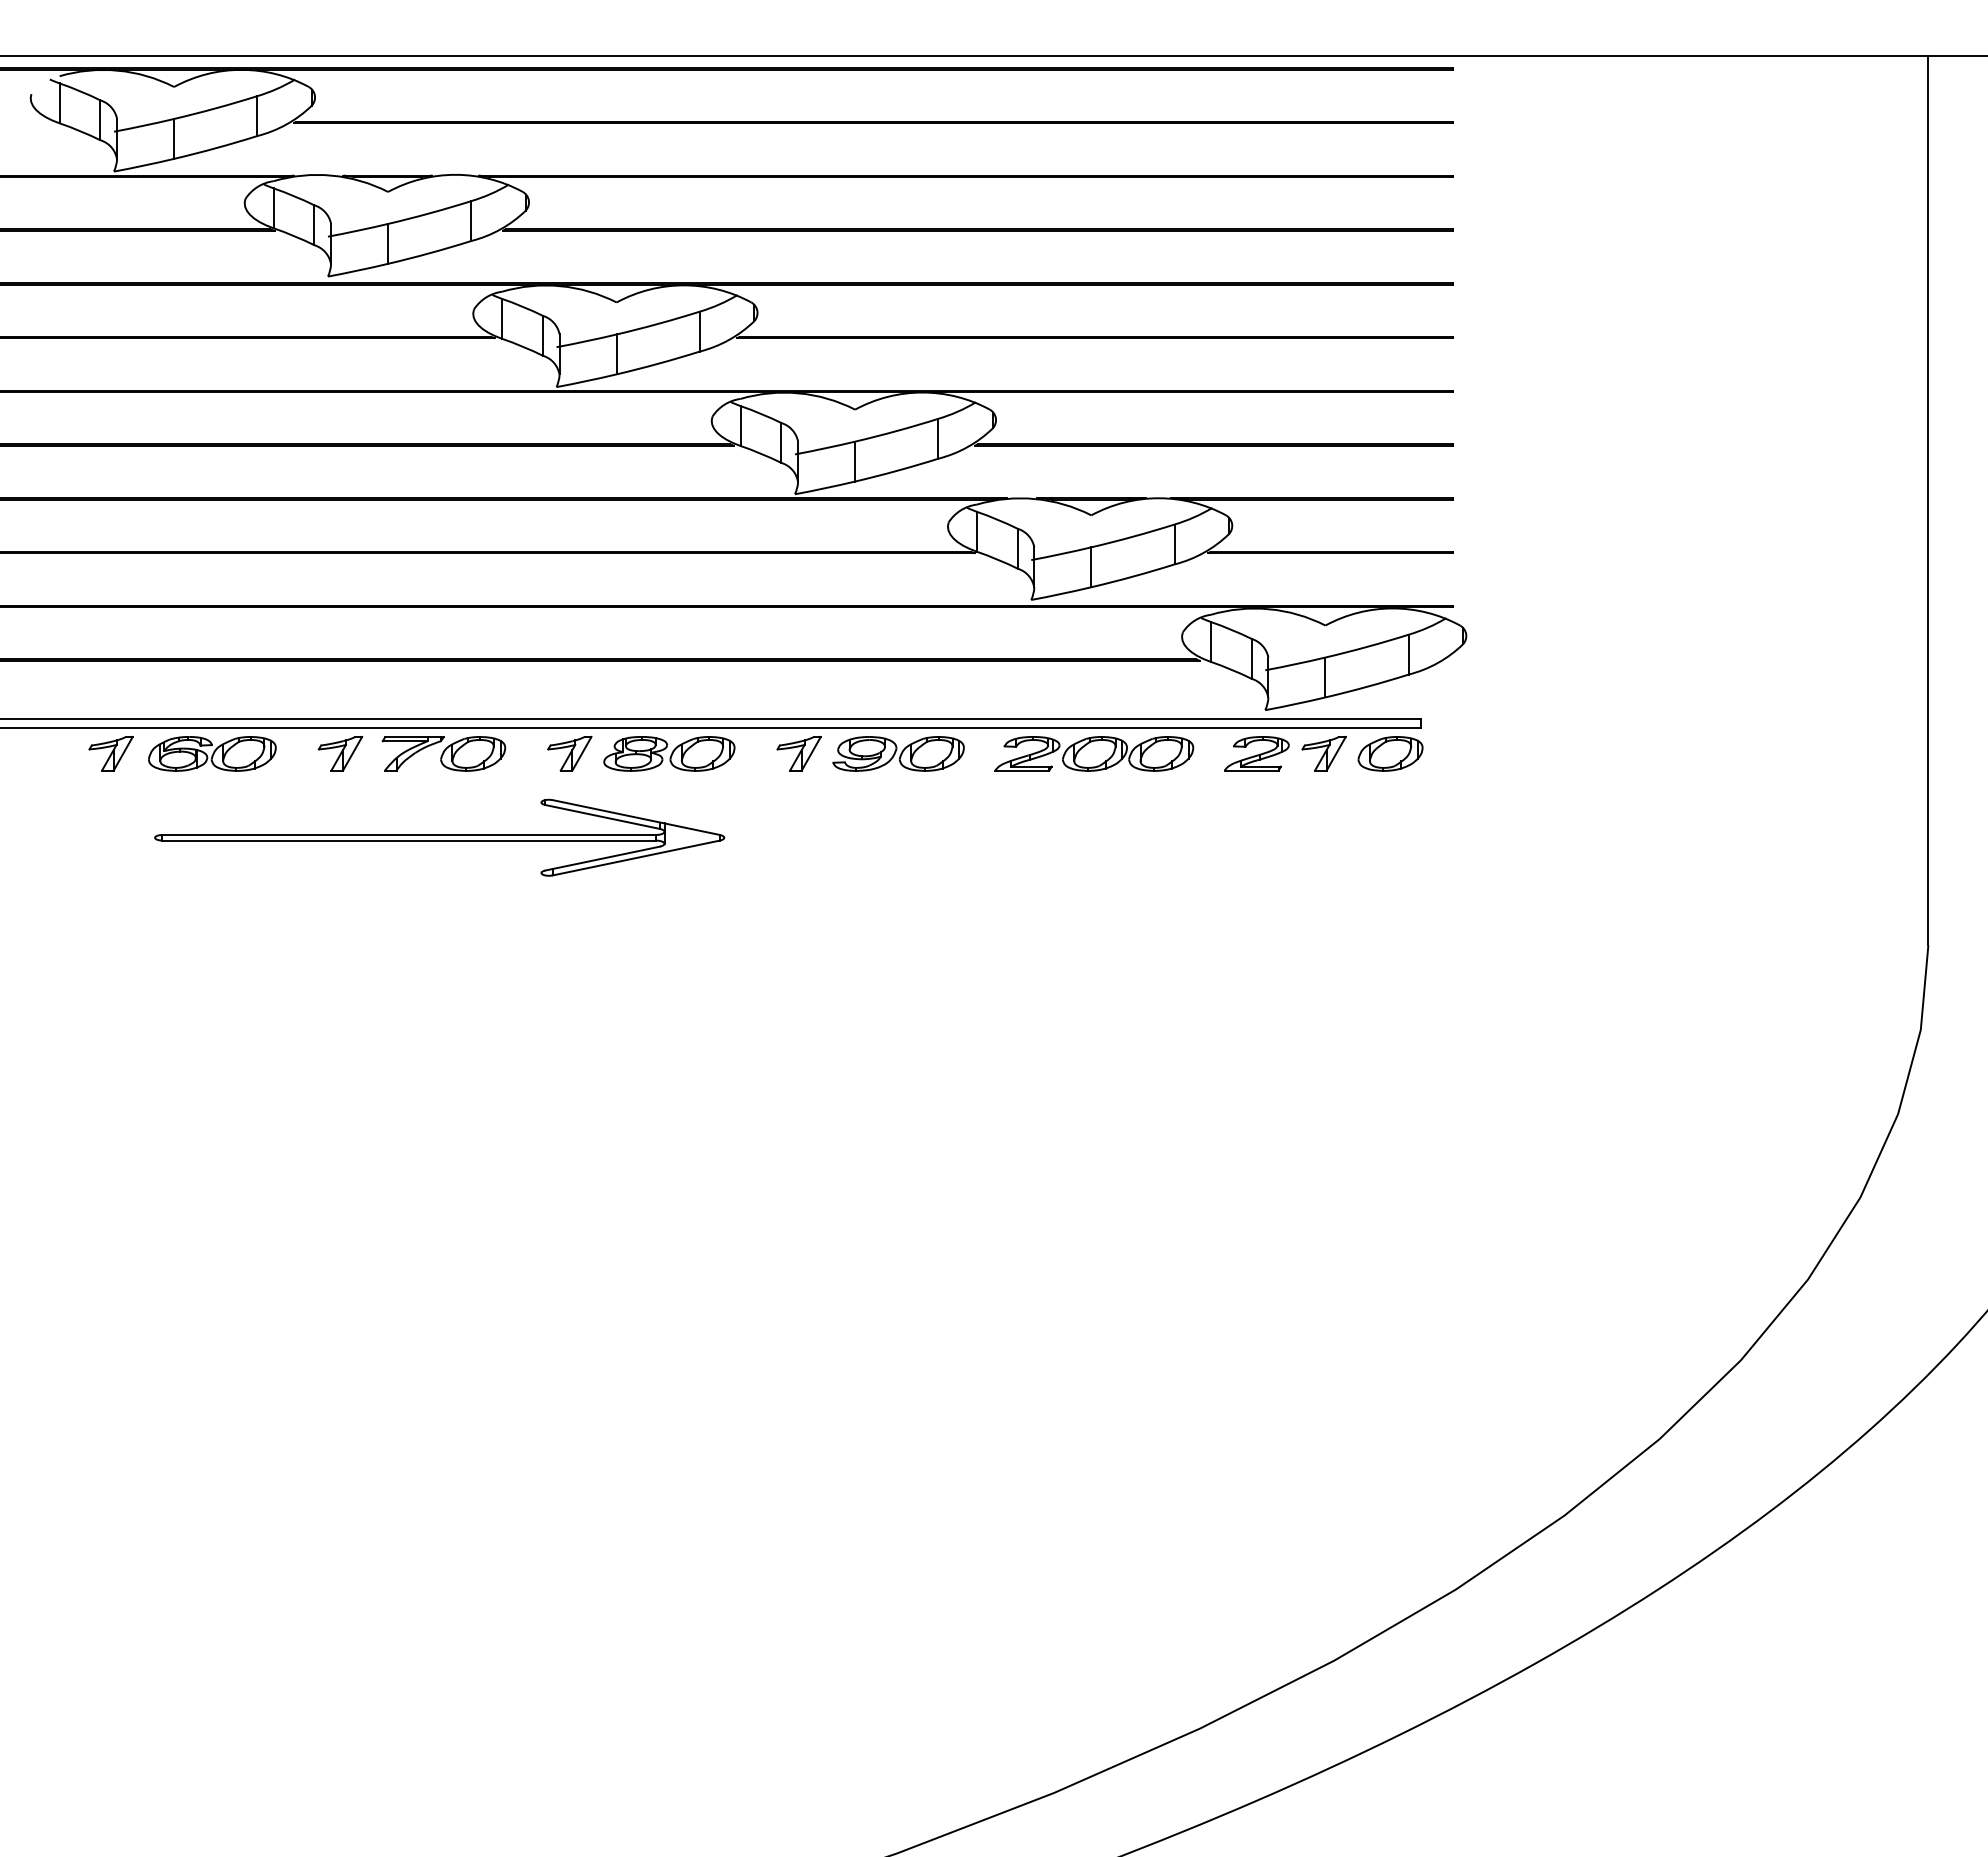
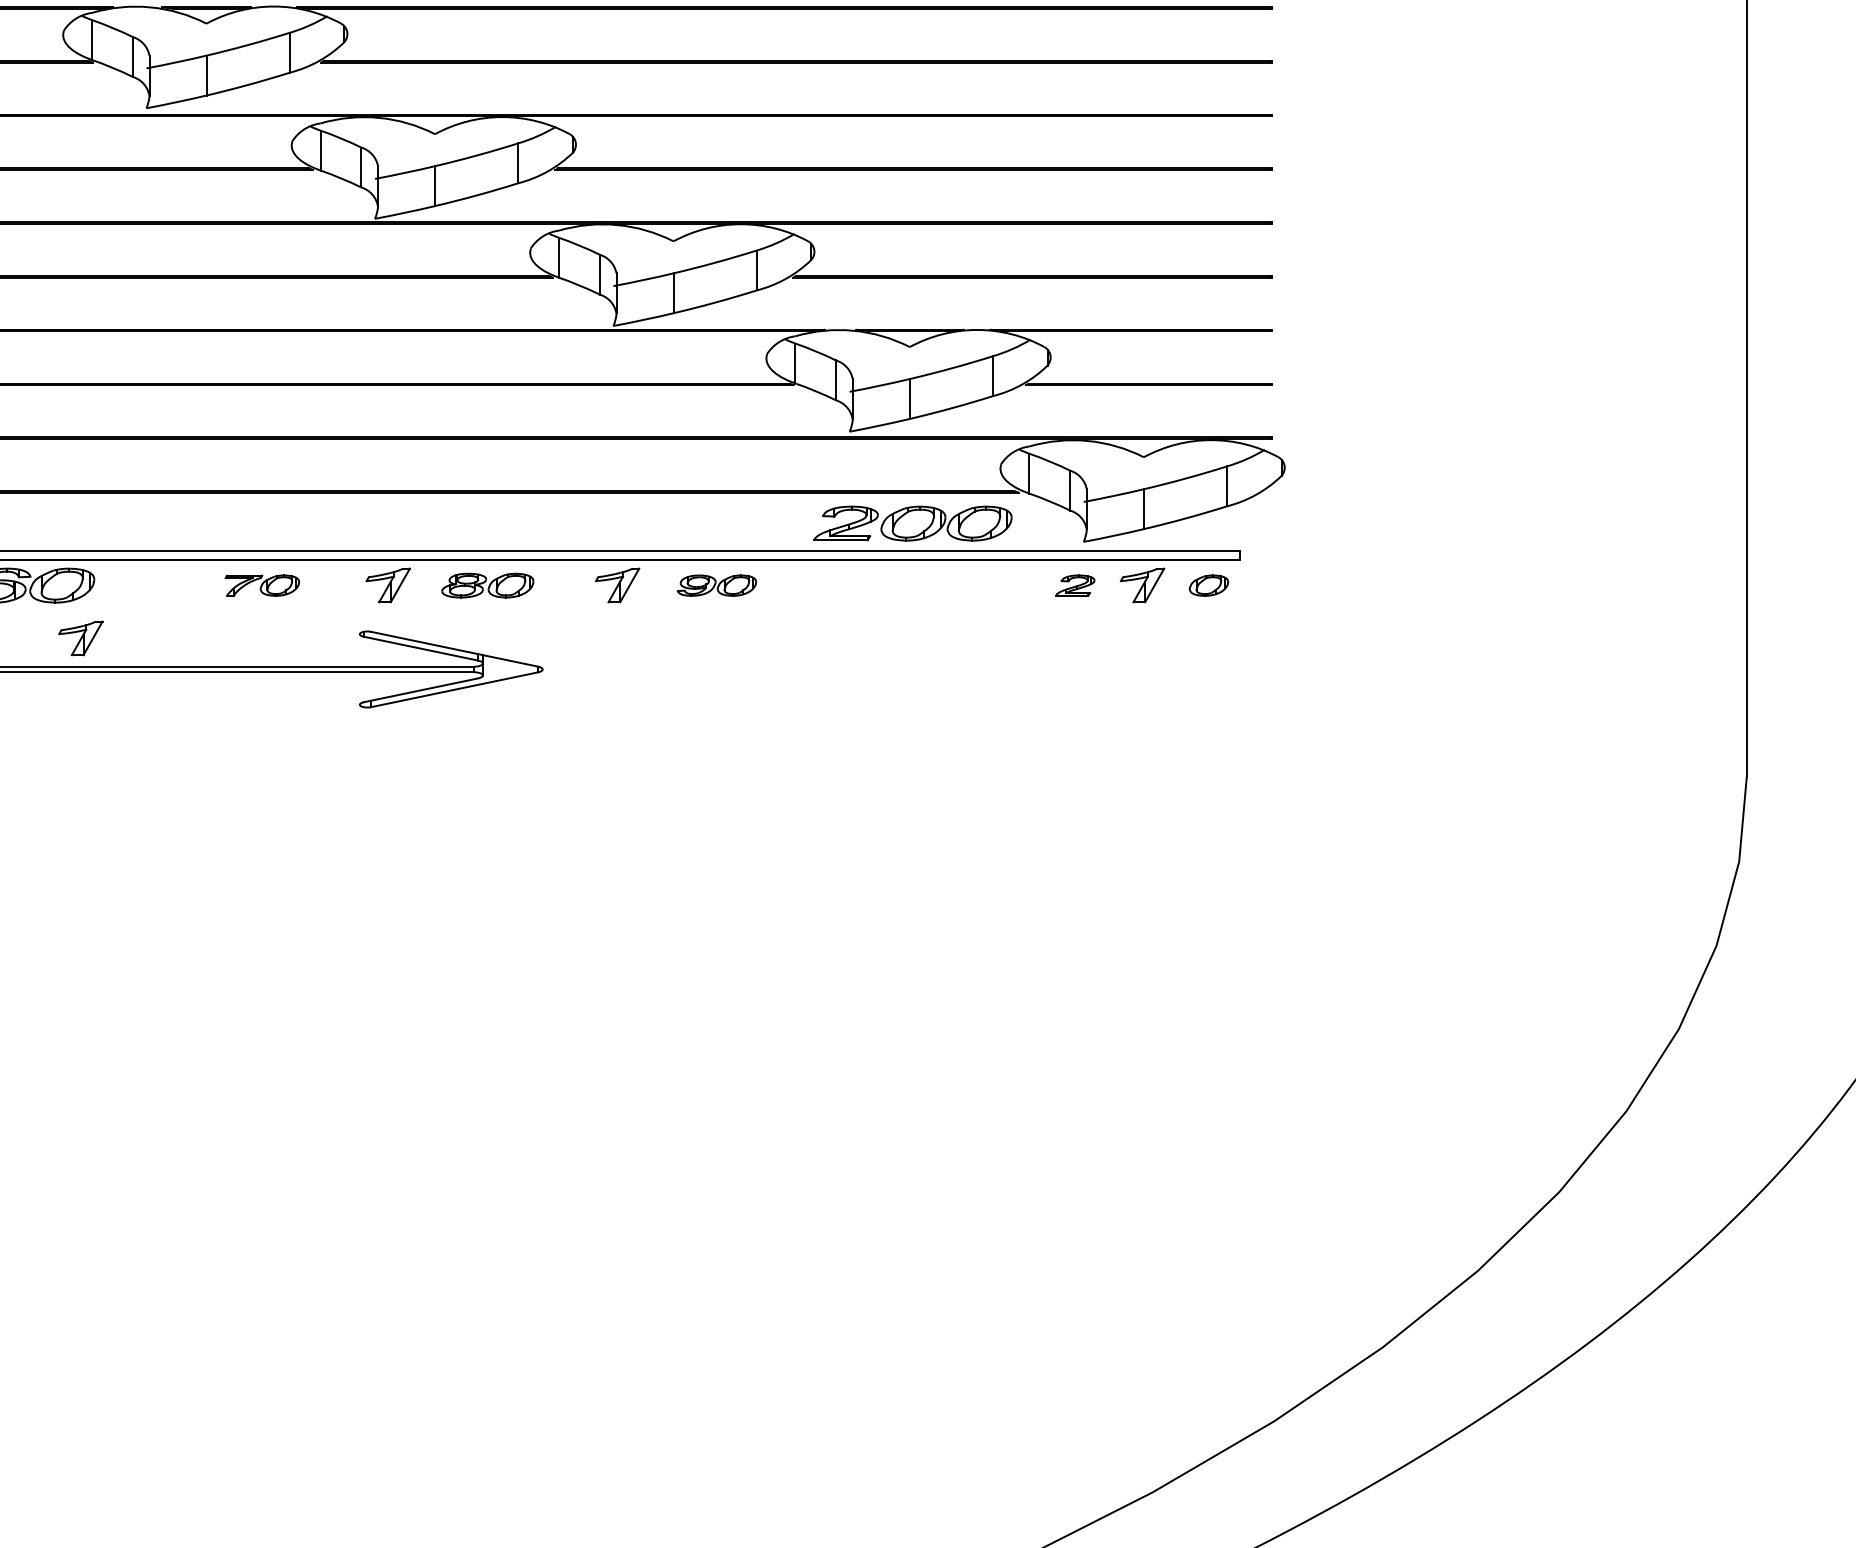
part: (340, 753) -> (80, 638), moved
part: (443, 753) -> (261, 585), size x0.6
part: (669, 753) -> (487, 585), size x0.7
part: (898, 753) -> (716, 585), size x0.6
part: (1094, 753) -> (912, 523), moved
part: (1256, 753) -> (1074, 585), size x0.6
part: (1390, 753) -> (1208, 585), size x0.6

